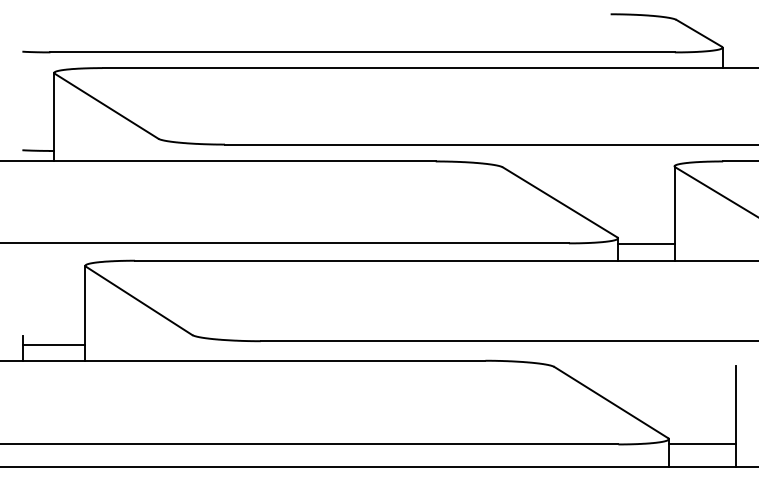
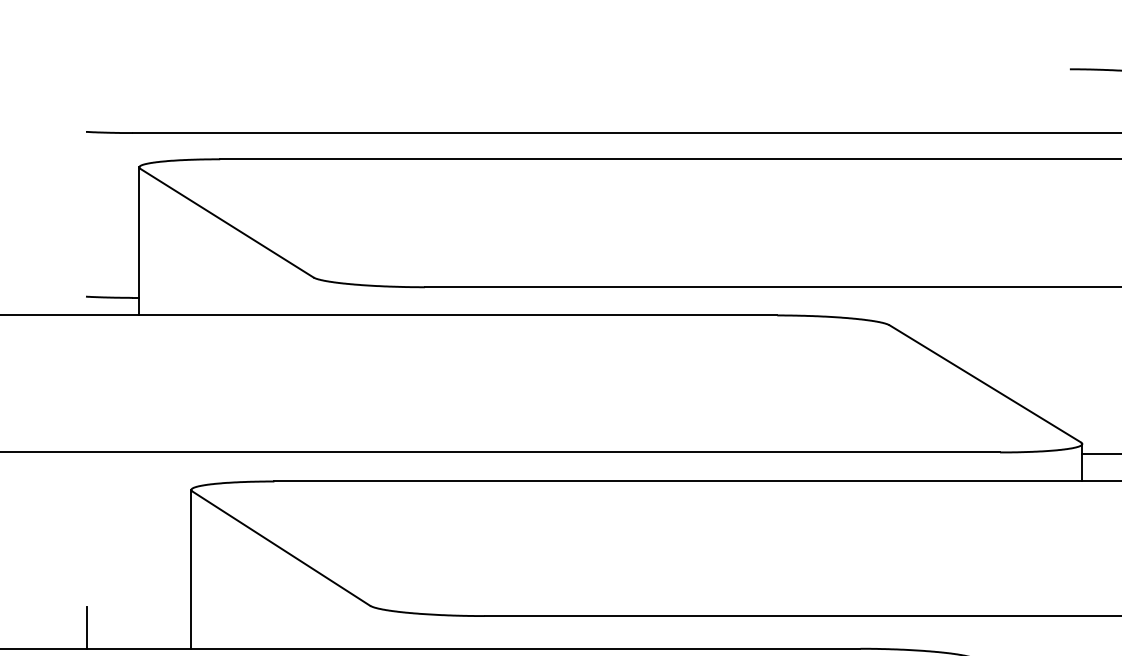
line: (53, 344) -> (138, 621), removed

